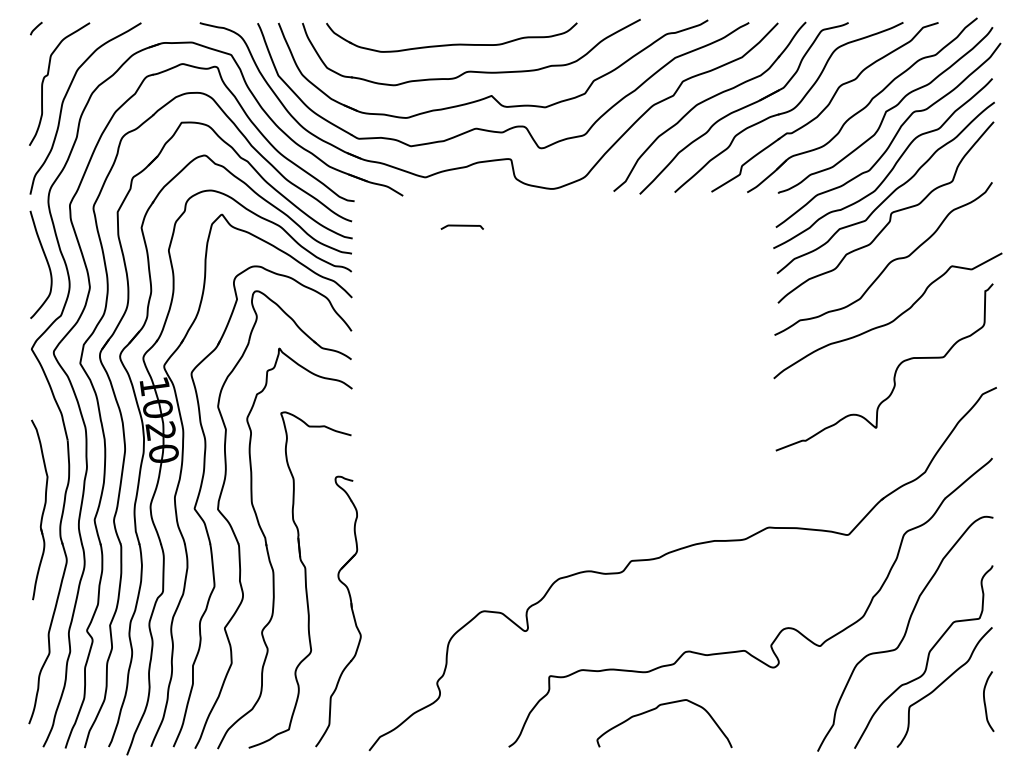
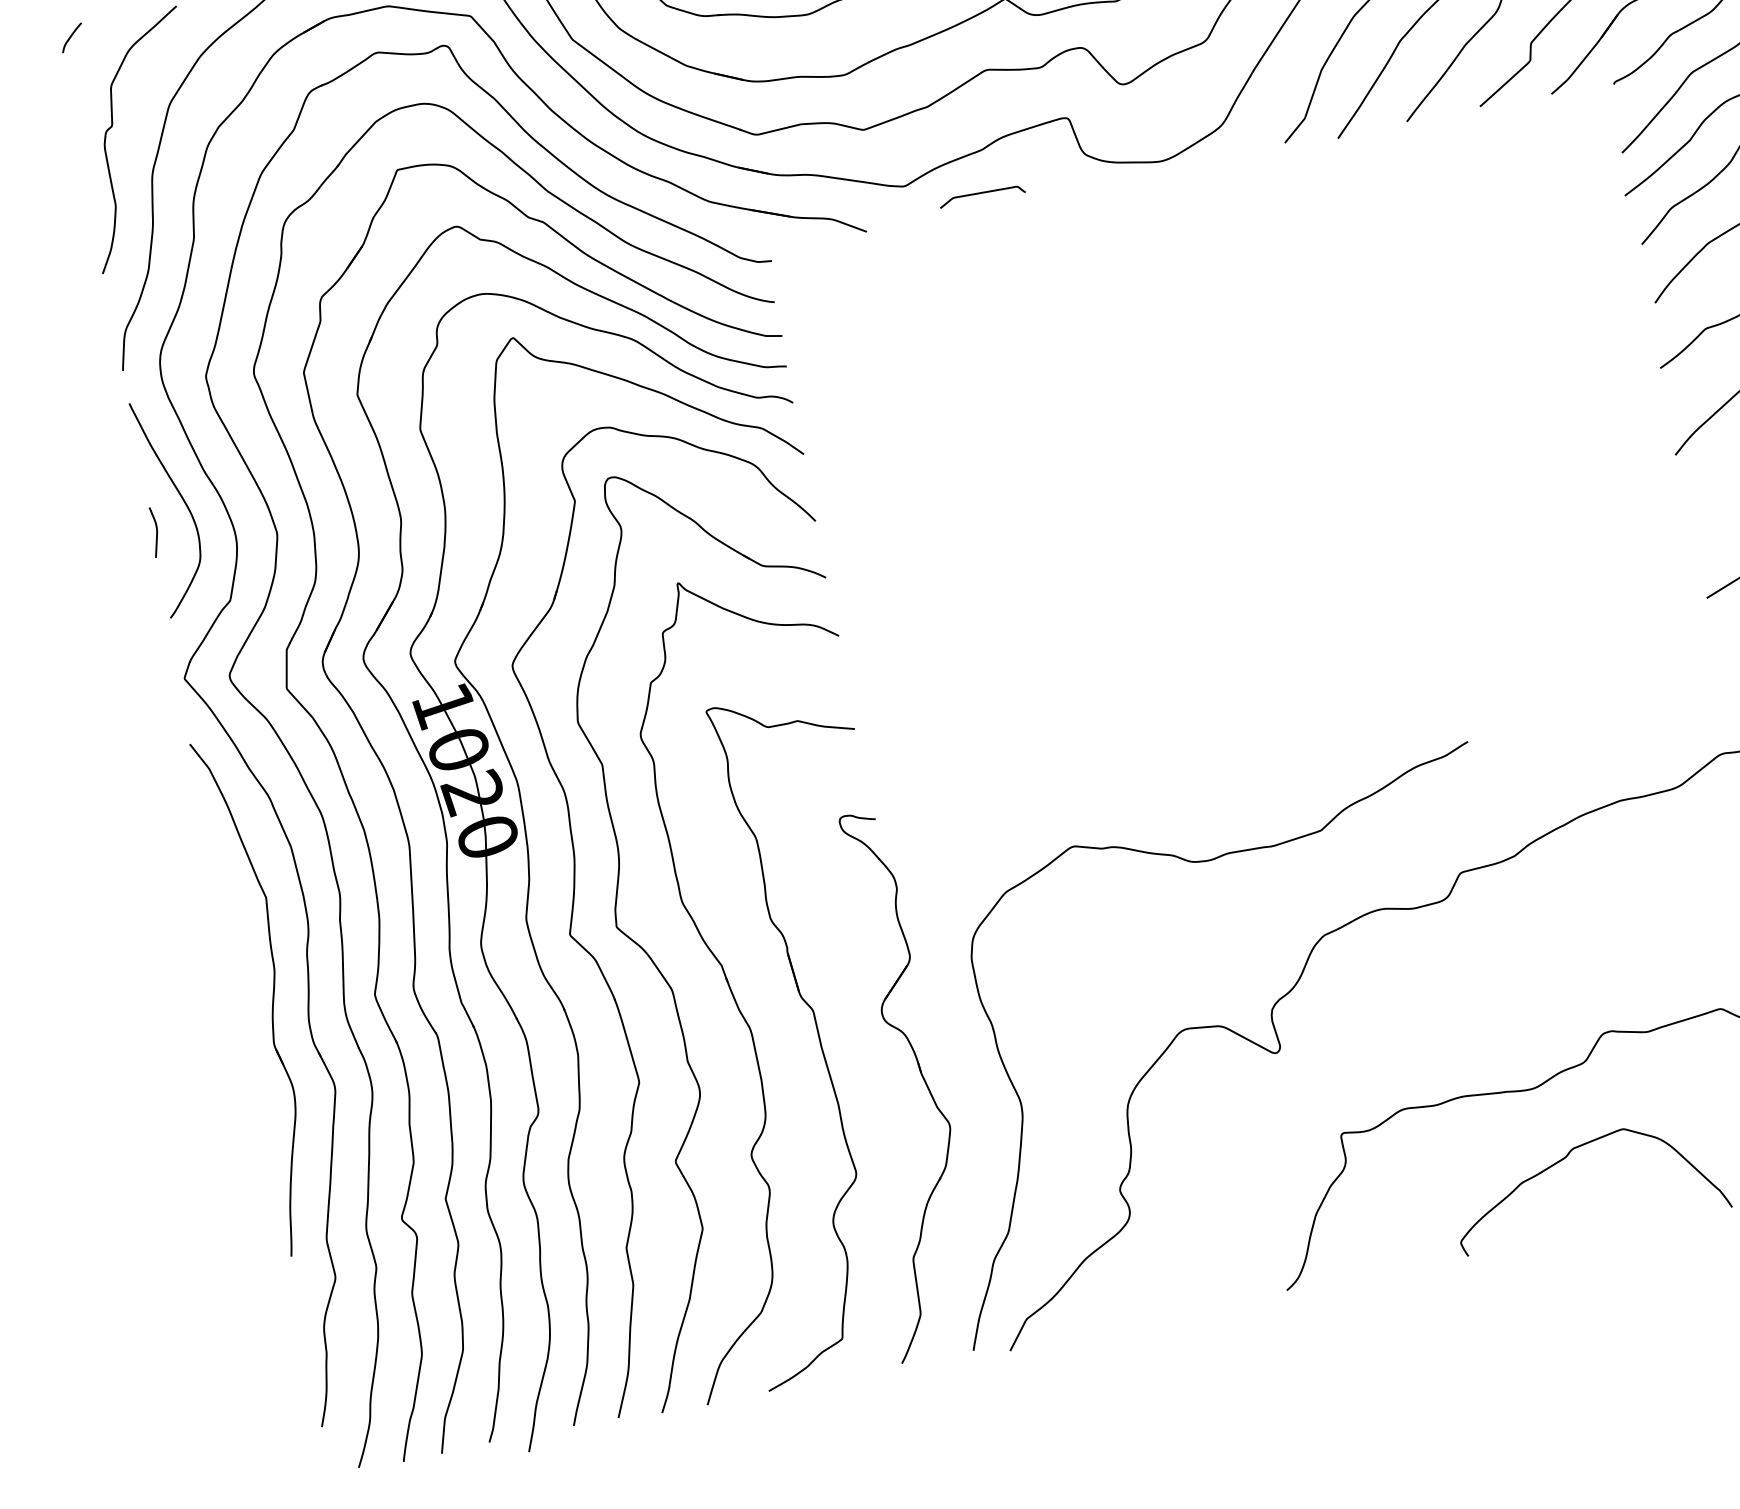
curve: (461, 226) -> (980, 194), moved
curve: (31, 275) -> (156, 531), added
part: (39, 509) -> (261, 995), size x1.43
curve: (504, 532) -> (1196, 864), added

